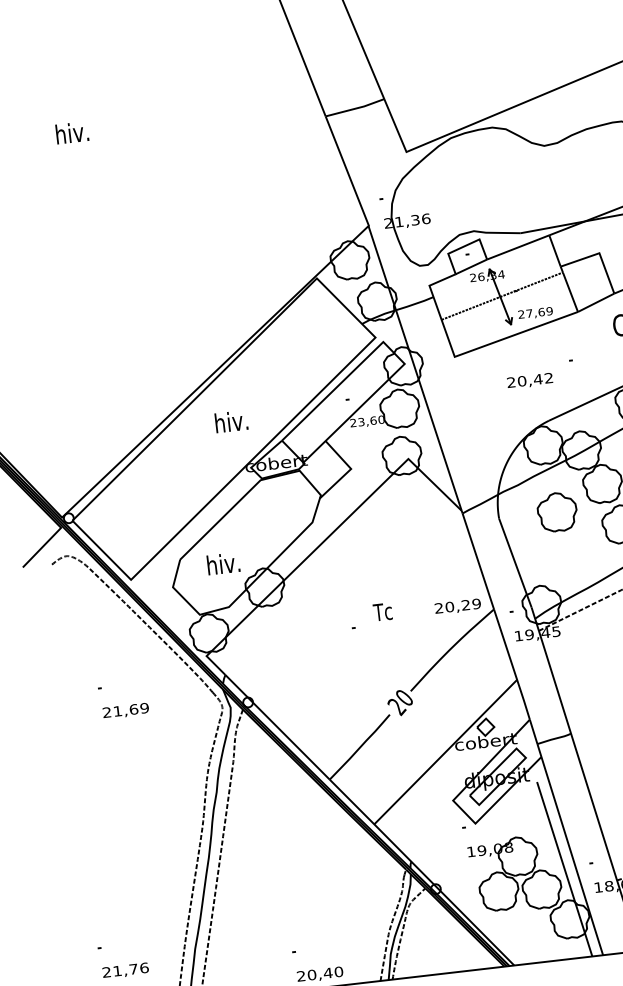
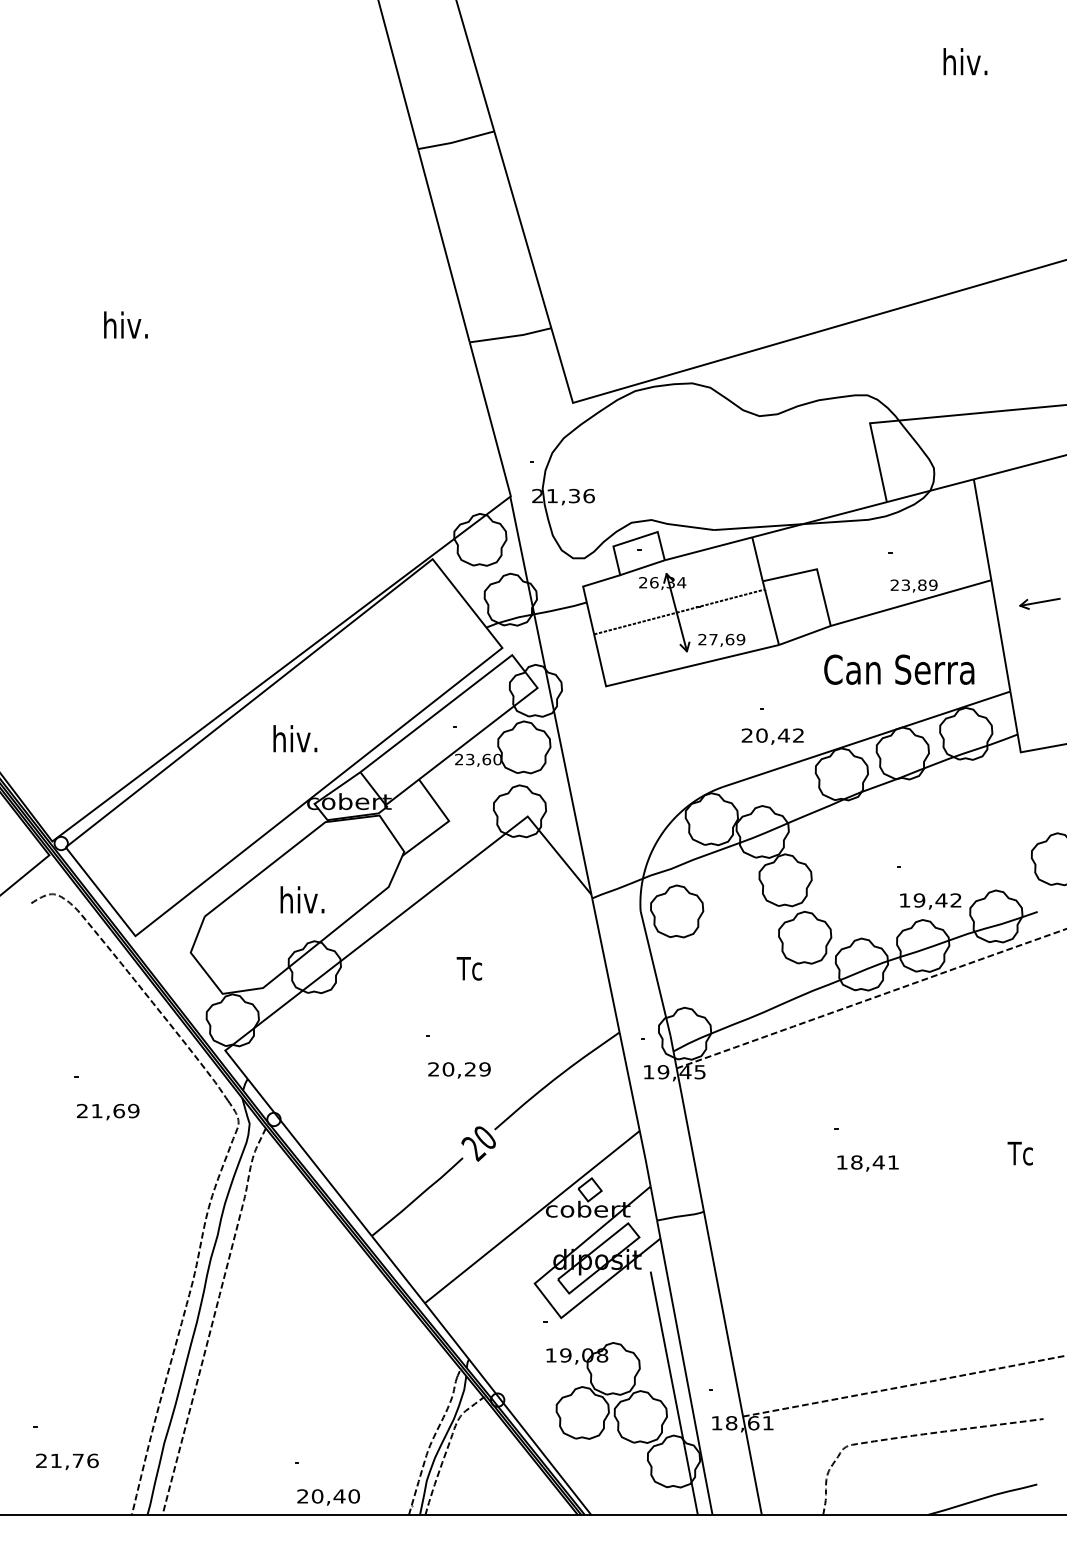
text: (529, 381) -> (772, 736), moved
part: (557, 512) -> (677, 911), moved
text: (223, 563) -> (302, 899), moved
text: (458, 606) -> (459, 1070), moved
text: (382, 611) -> (469, 968), moved

